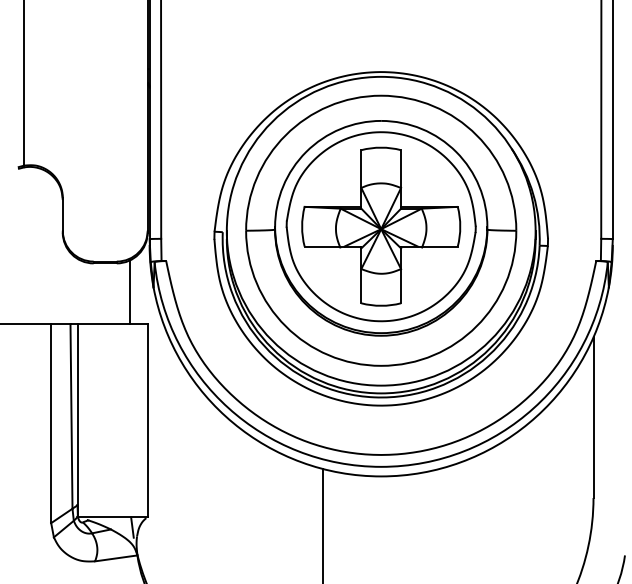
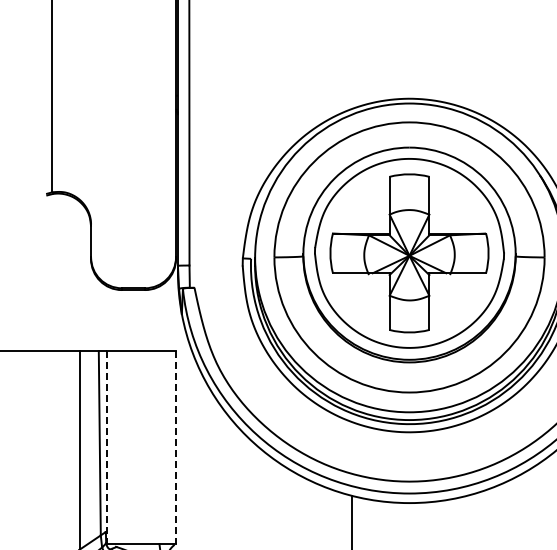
line: (130, 292) -> (158, 319), removed
line: (78, 421) -> (106, 448), solid -> dashed
line: (147, 421) -> (175, 448), solid -> dashed

